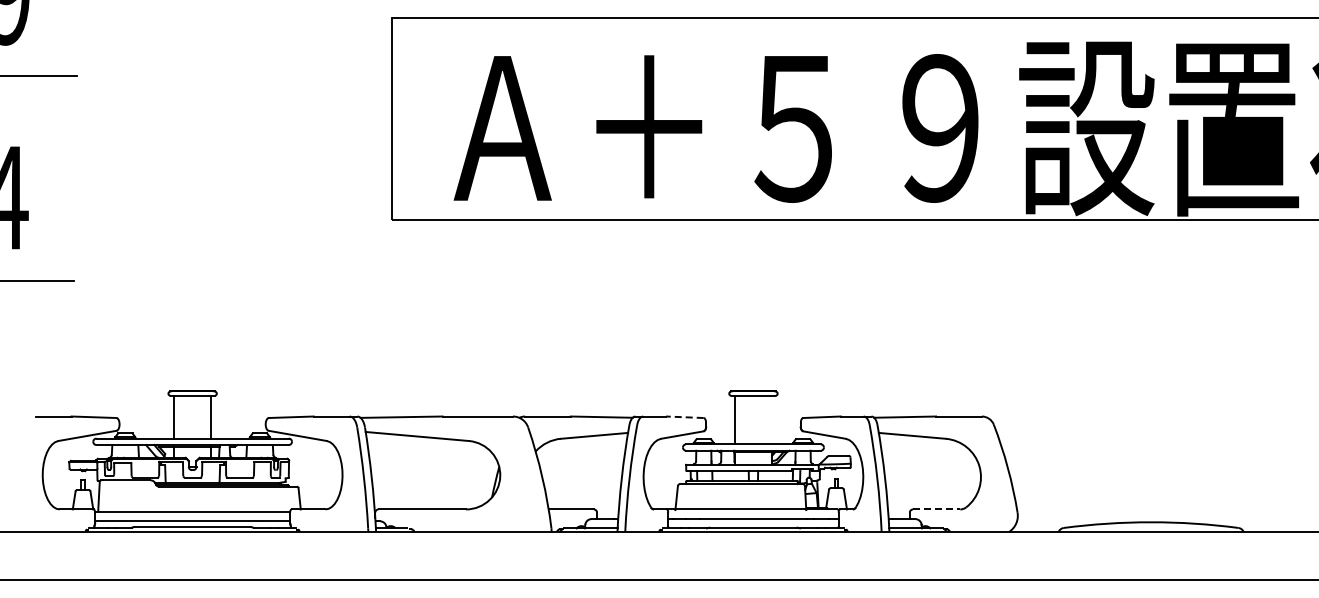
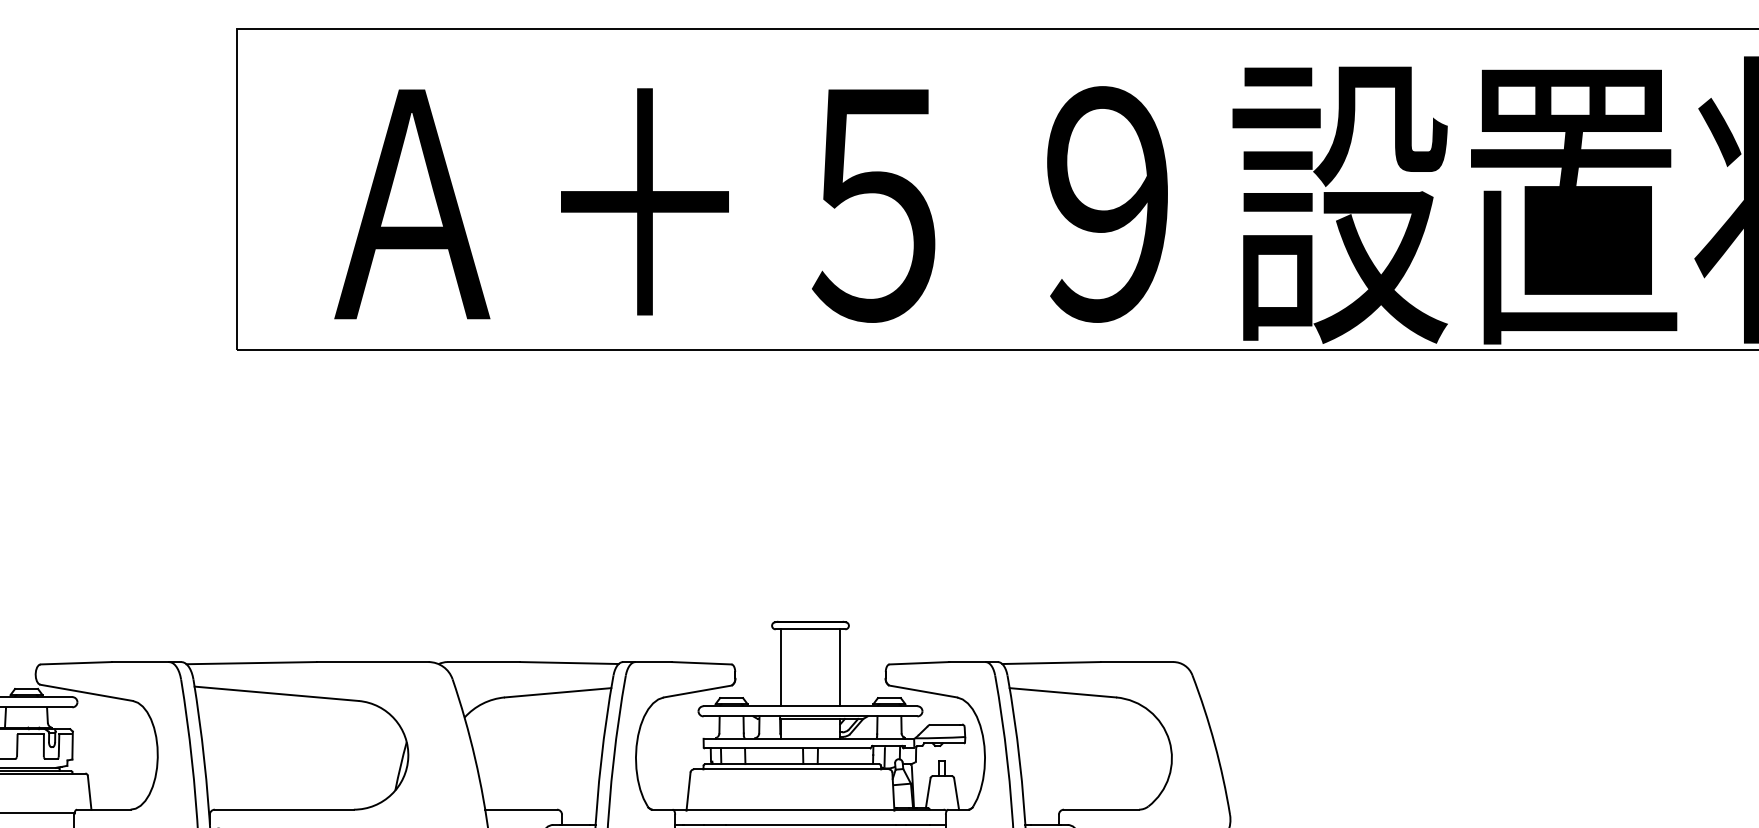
line: (684, 417) -> (700, 663), dashed -> solid
line: (772, 419) -> (840, 666), added
line: (936, 509) -> (1101, 809), dashed -> solid

